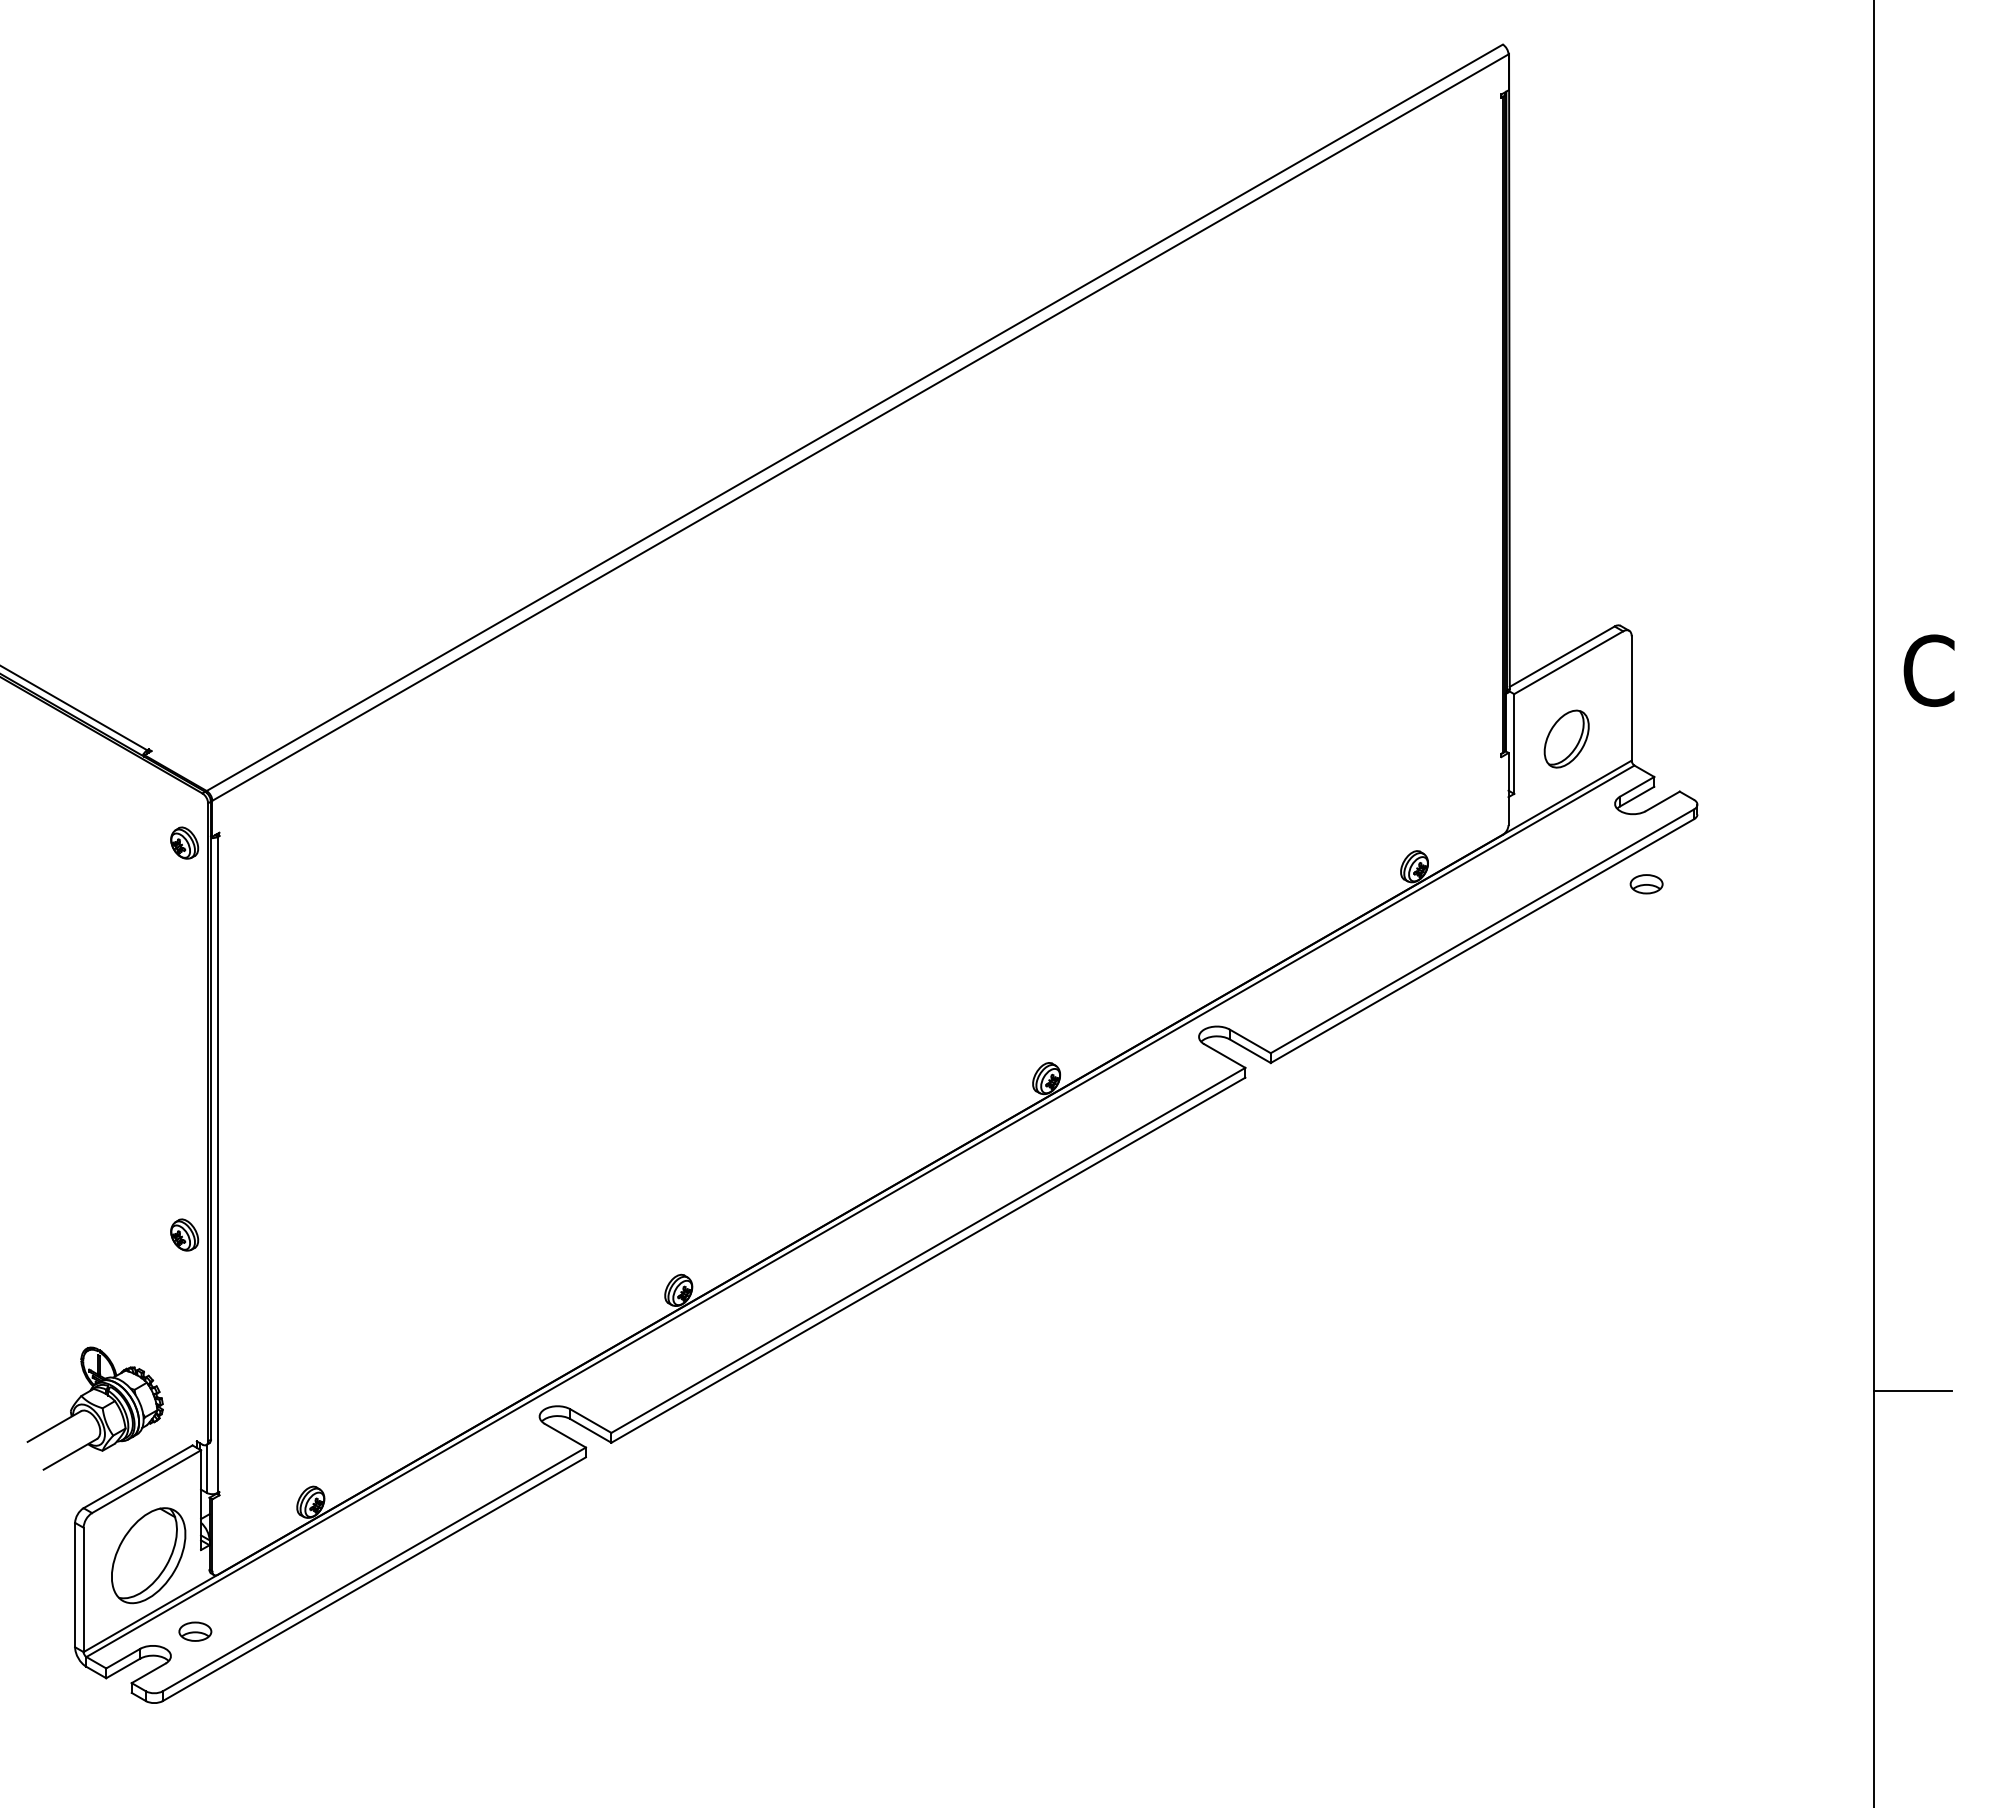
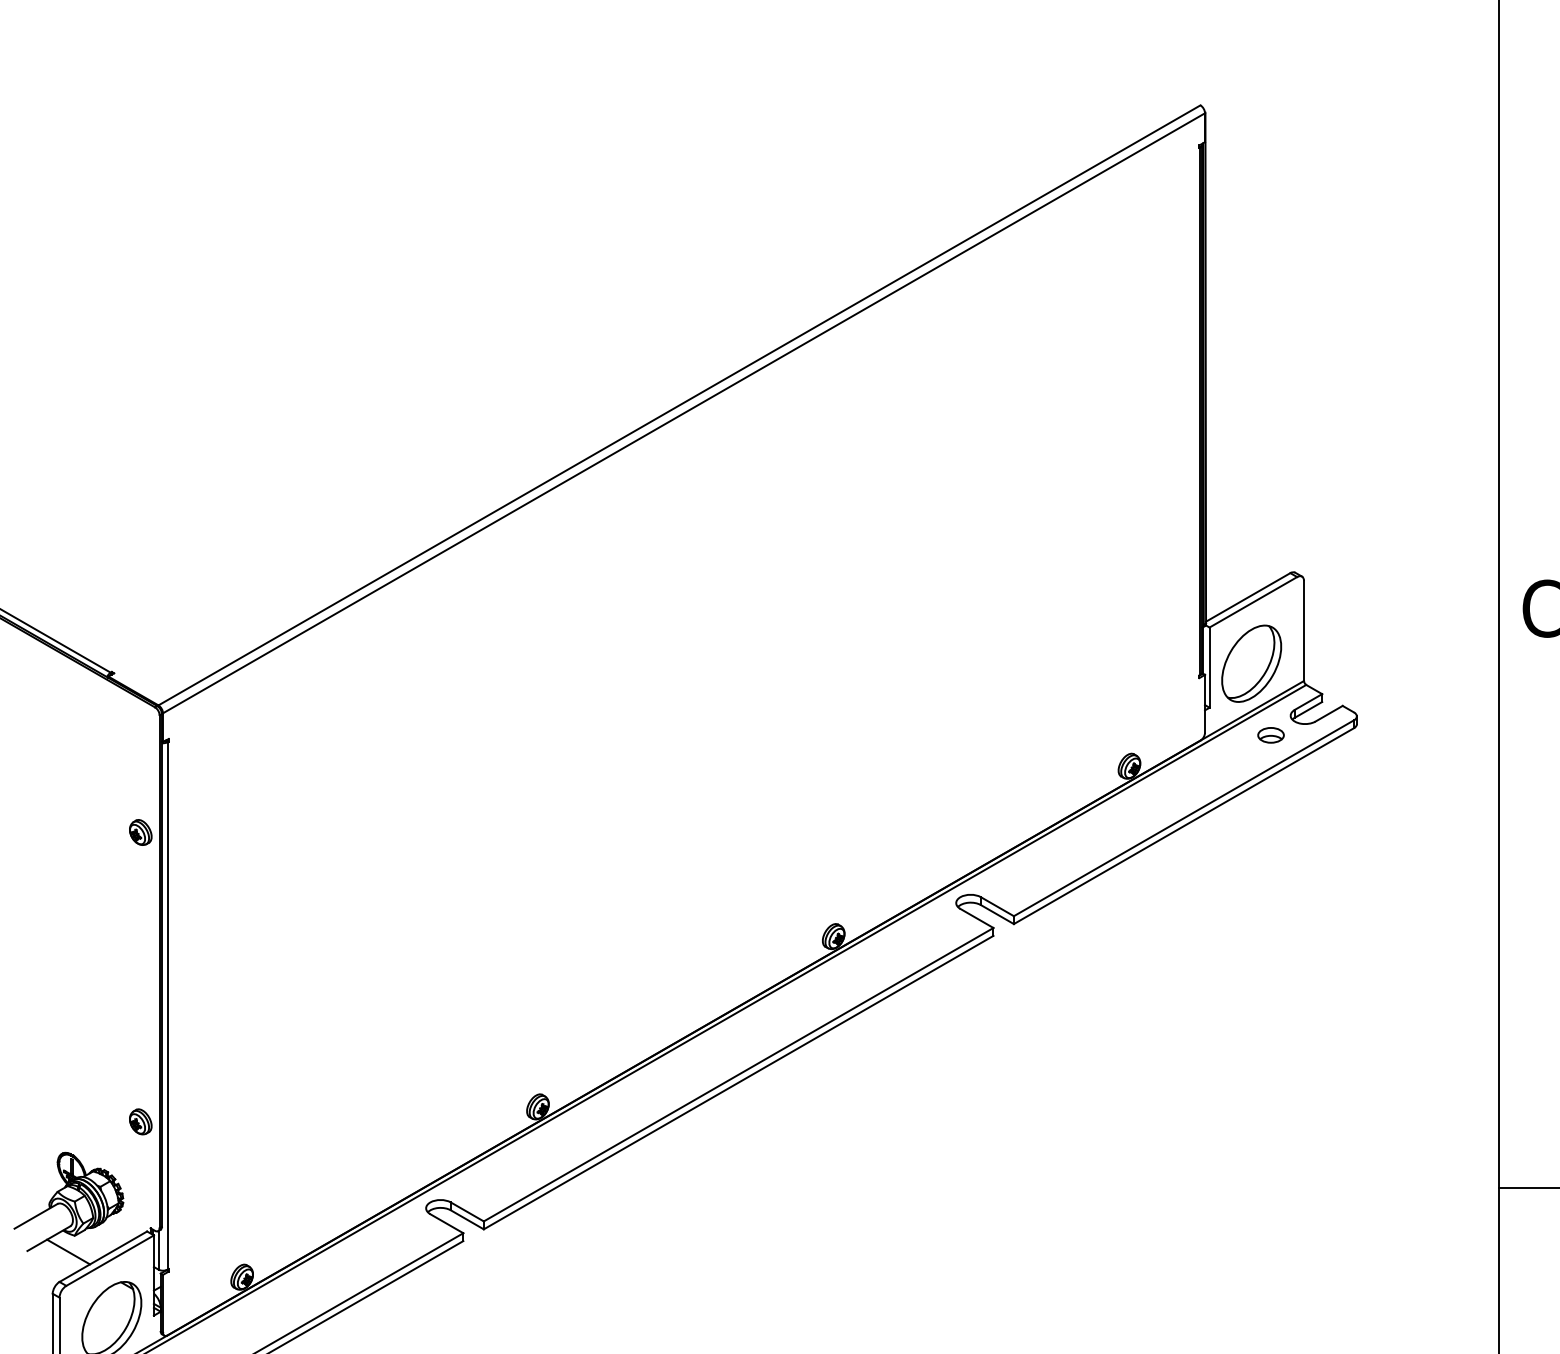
part: (1566, 738) -> (1251, 663), size x1.67
part: (184, 842) -> (140, 832), moved
part: (1646, 884) -> (1270, 735), moved
part: (184, 1234) -> (140, 1121), moved
line: (94, 1470) -> (68, 1251), added

